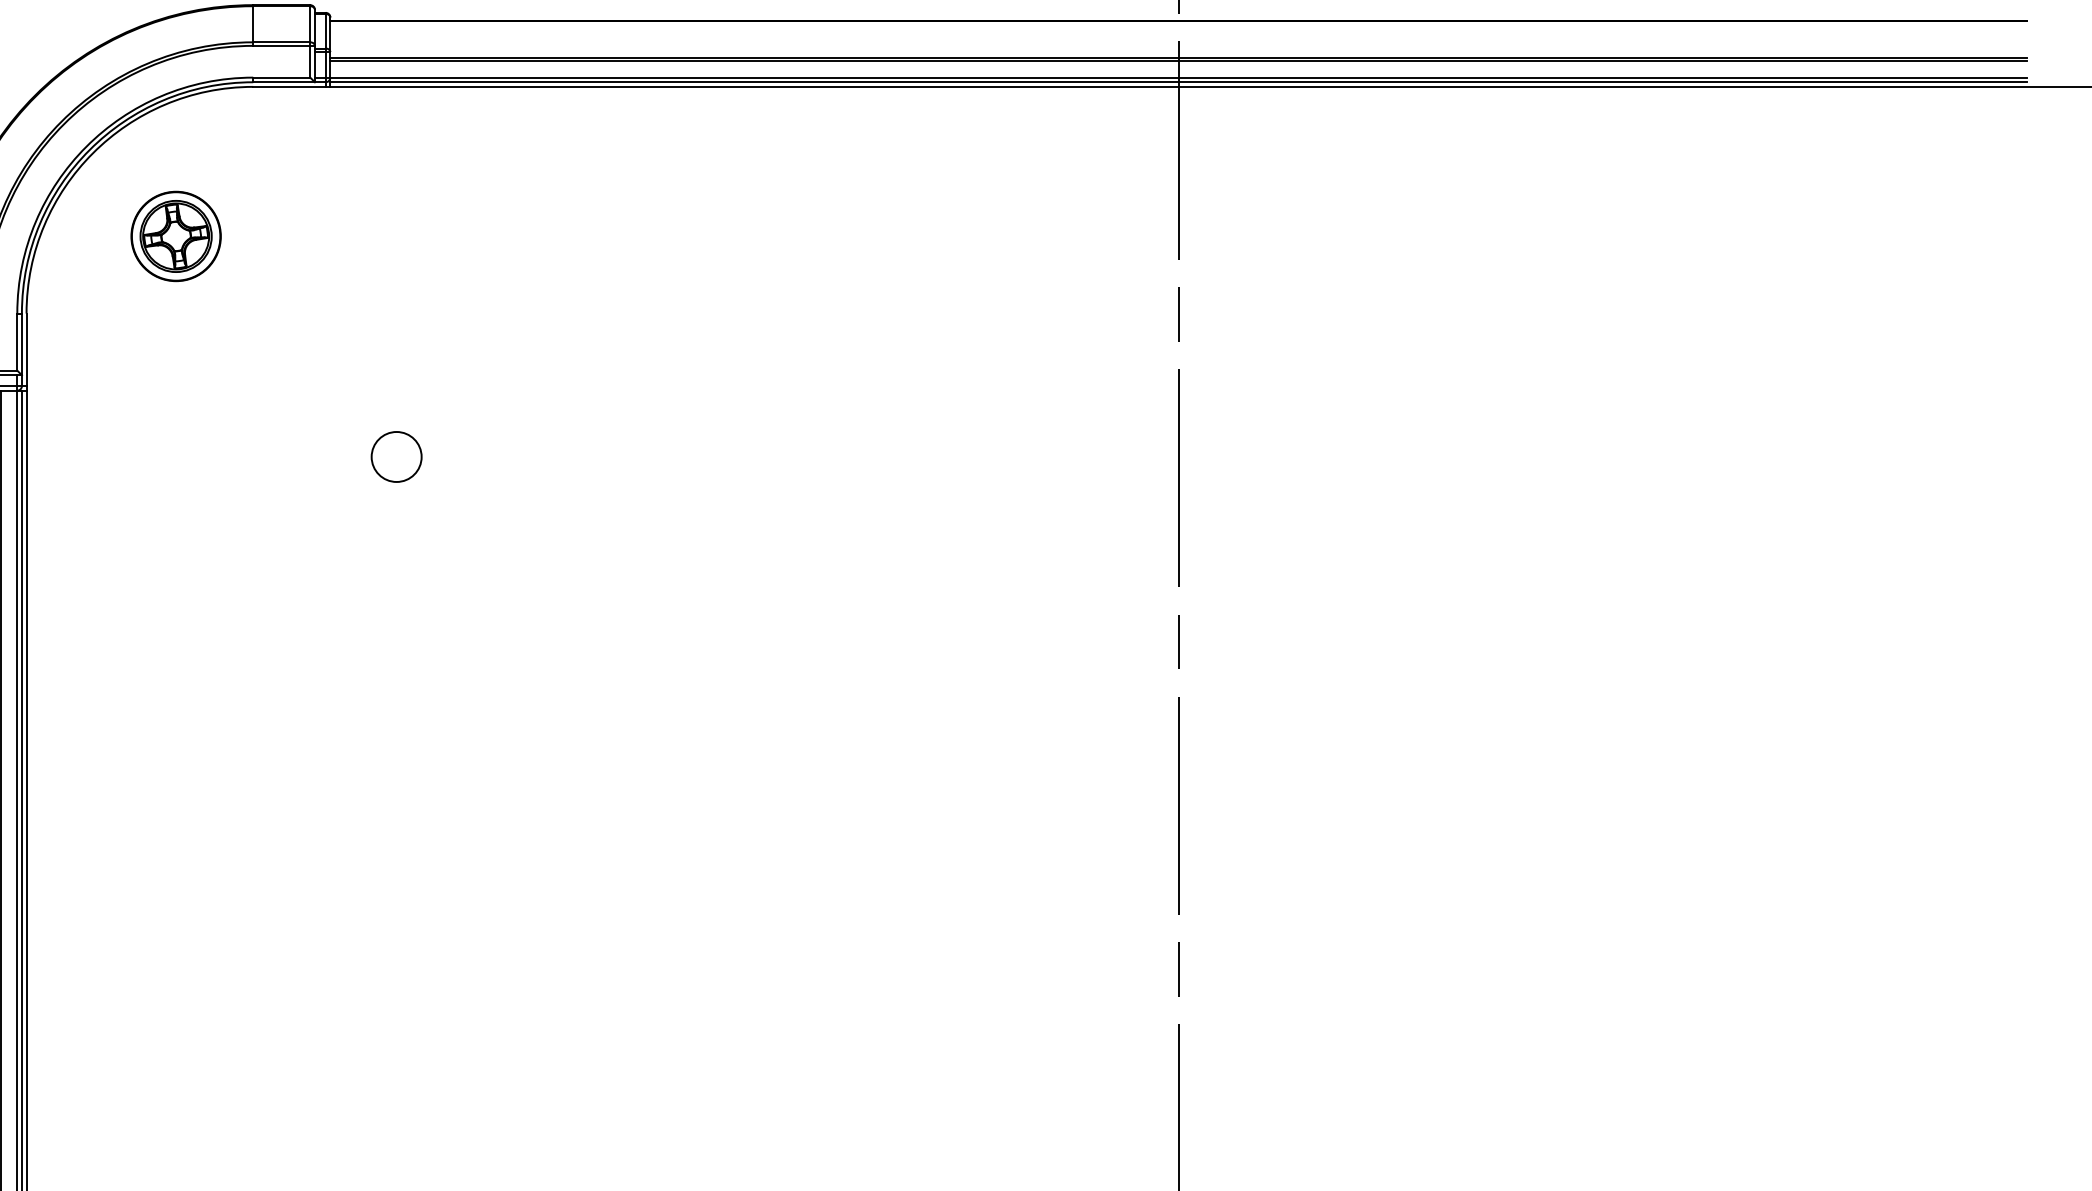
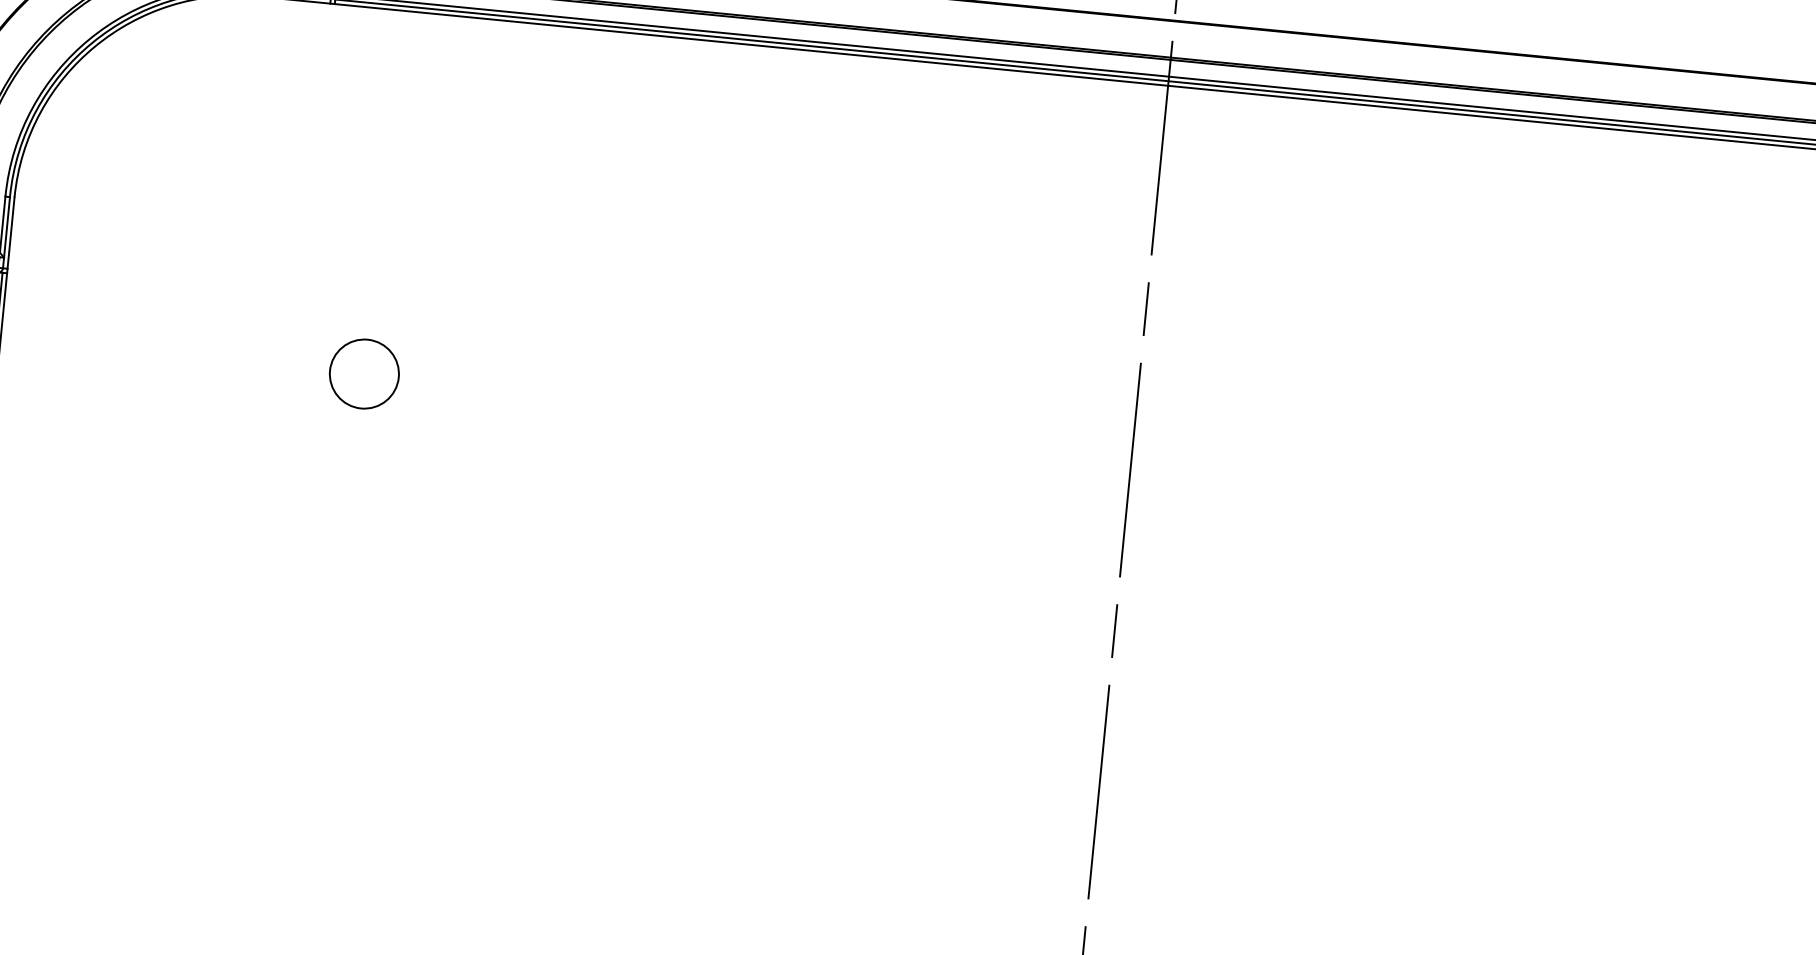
part: (175, 236) -> (168, 136), removed
circle: (396, 456) -> (364, 373), size x1.4

